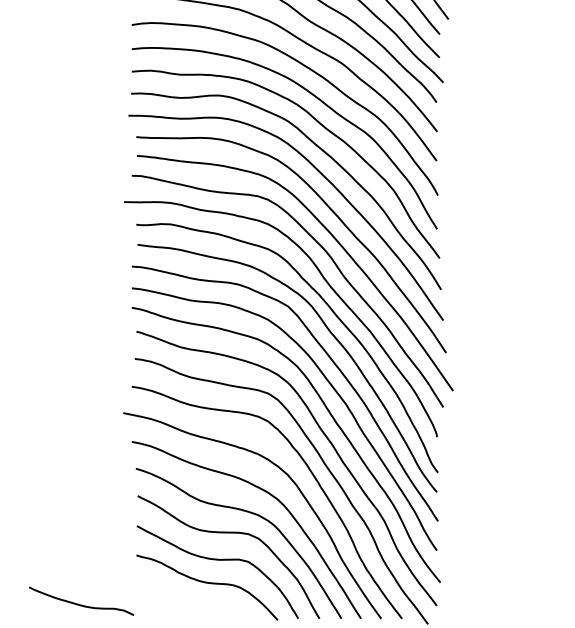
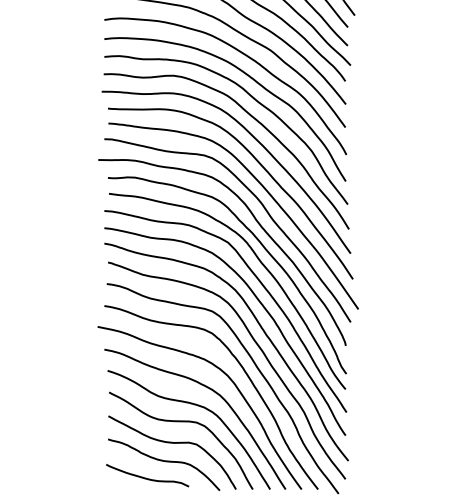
curve: (80, 603) -> (146, 477), moved

